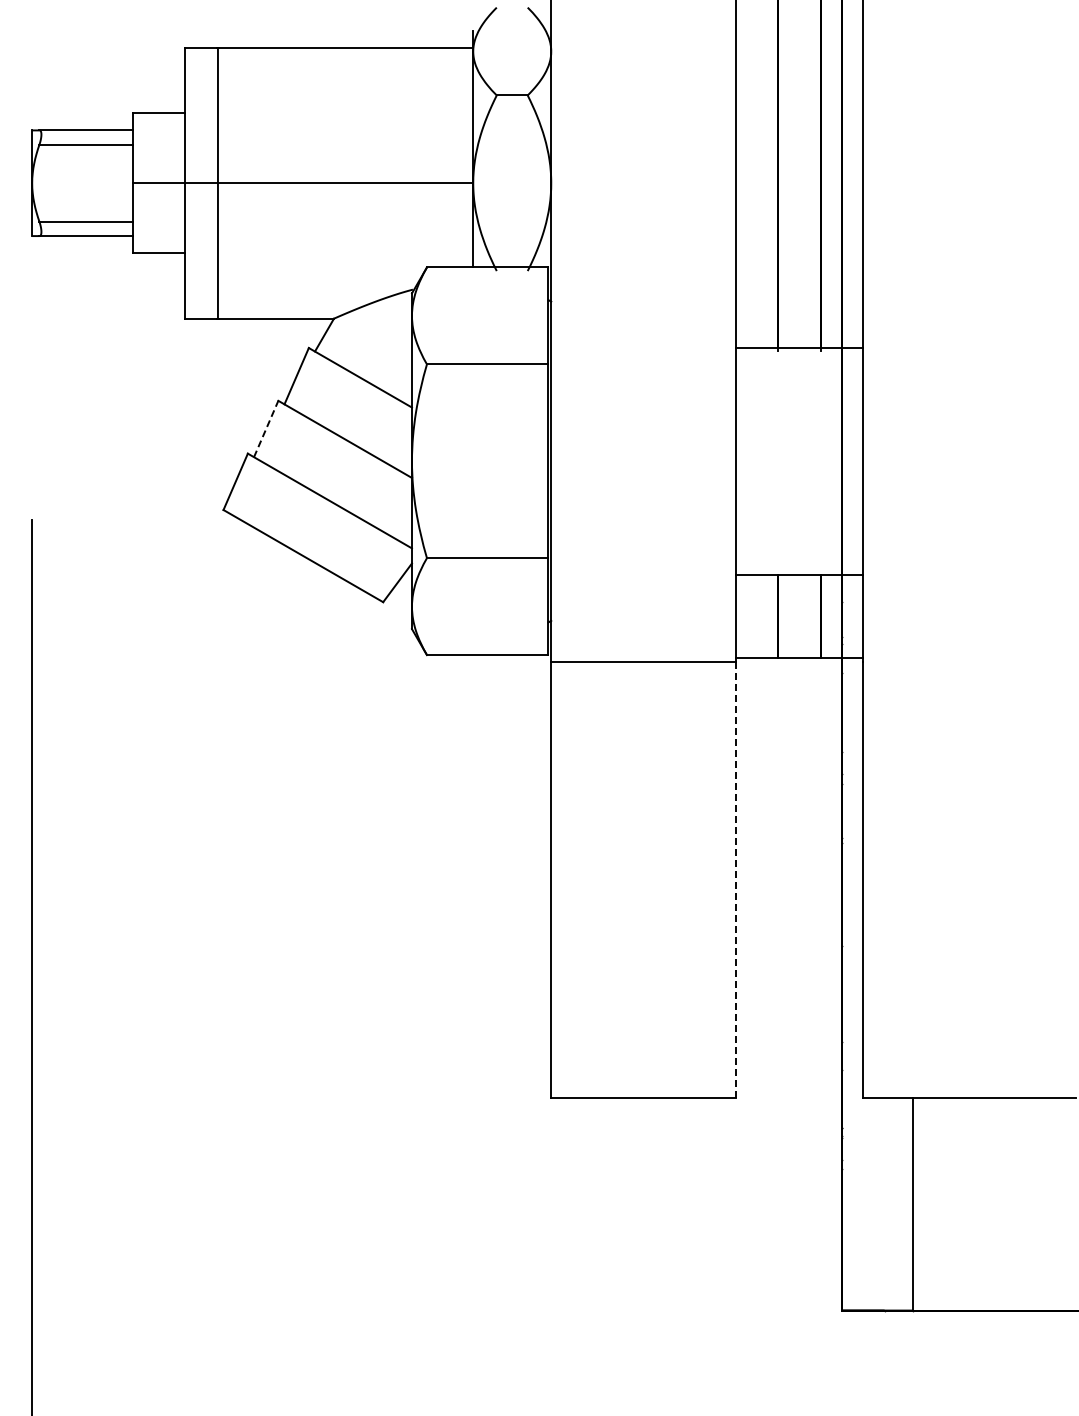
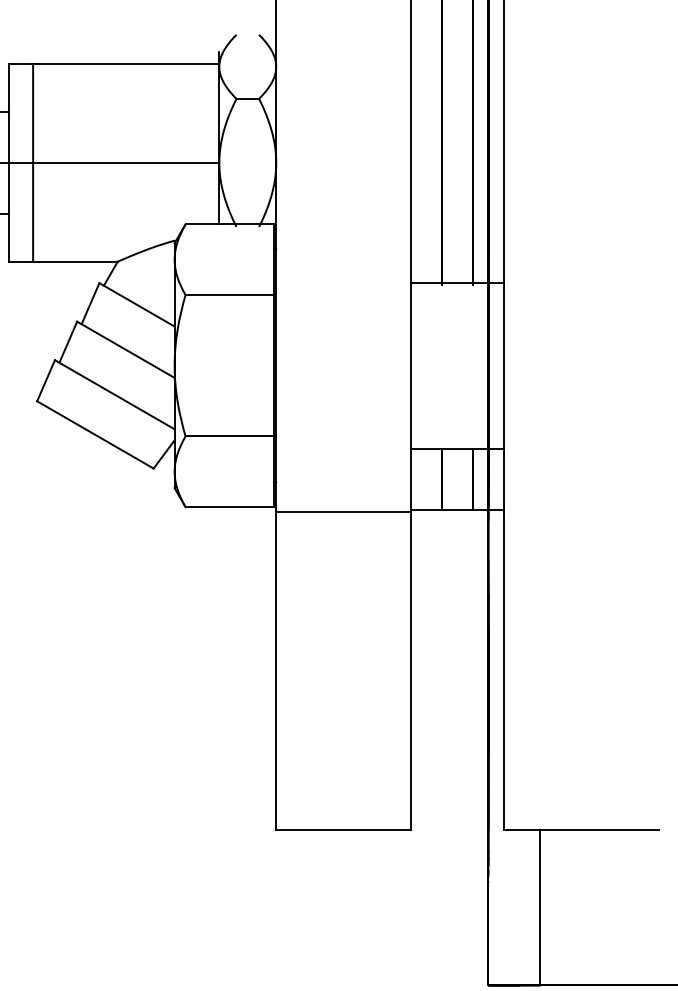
line: (266, 429) -> (68, 342), dashed -> solid
line: (735, 879) -> (410, 670), dashed -> solid

